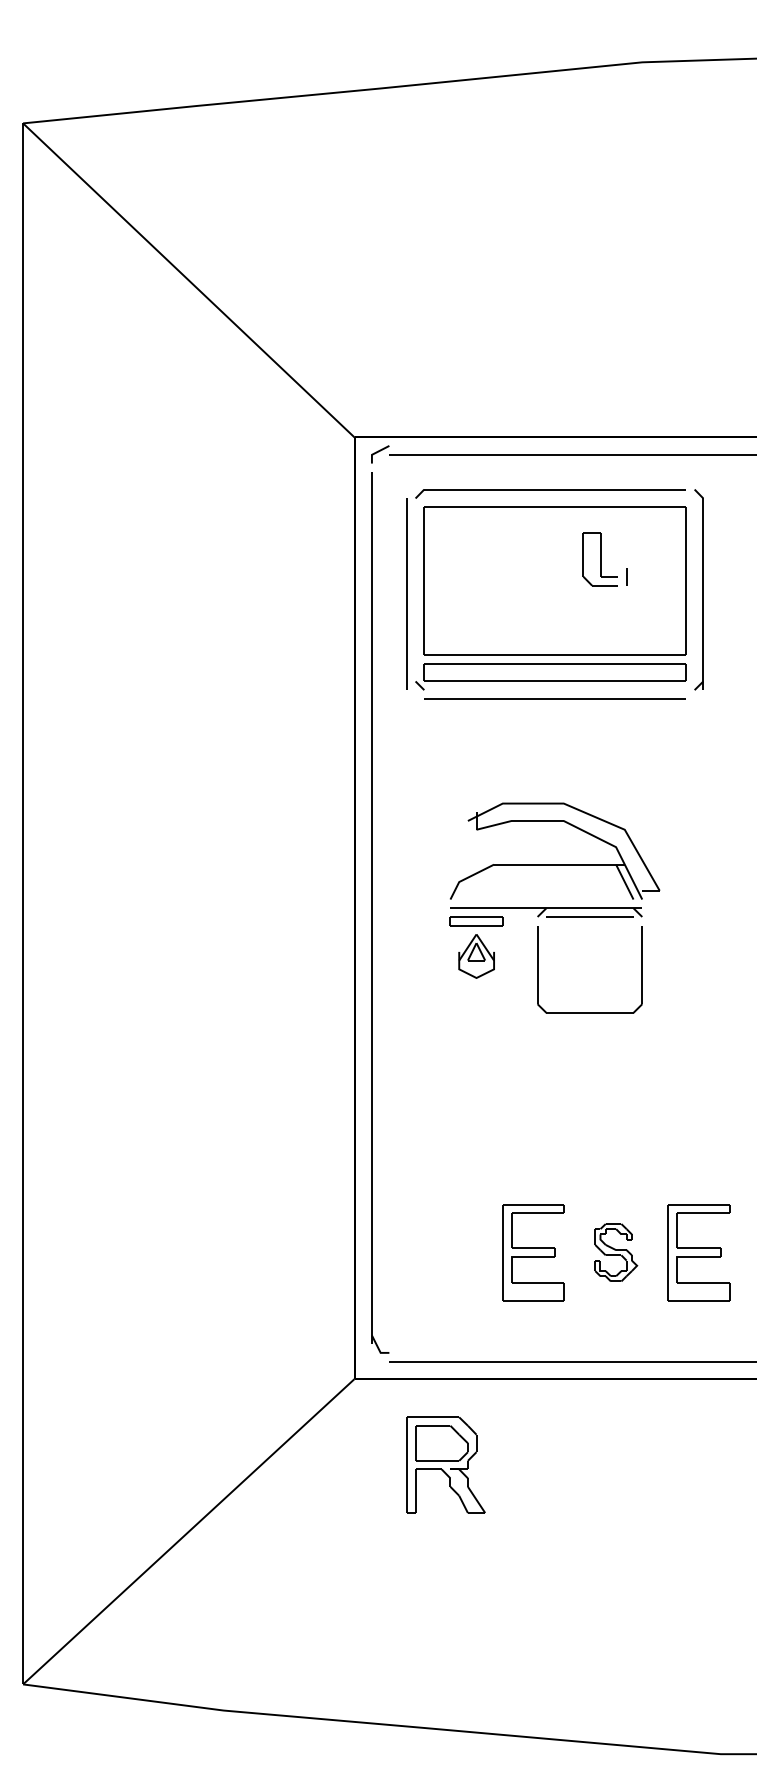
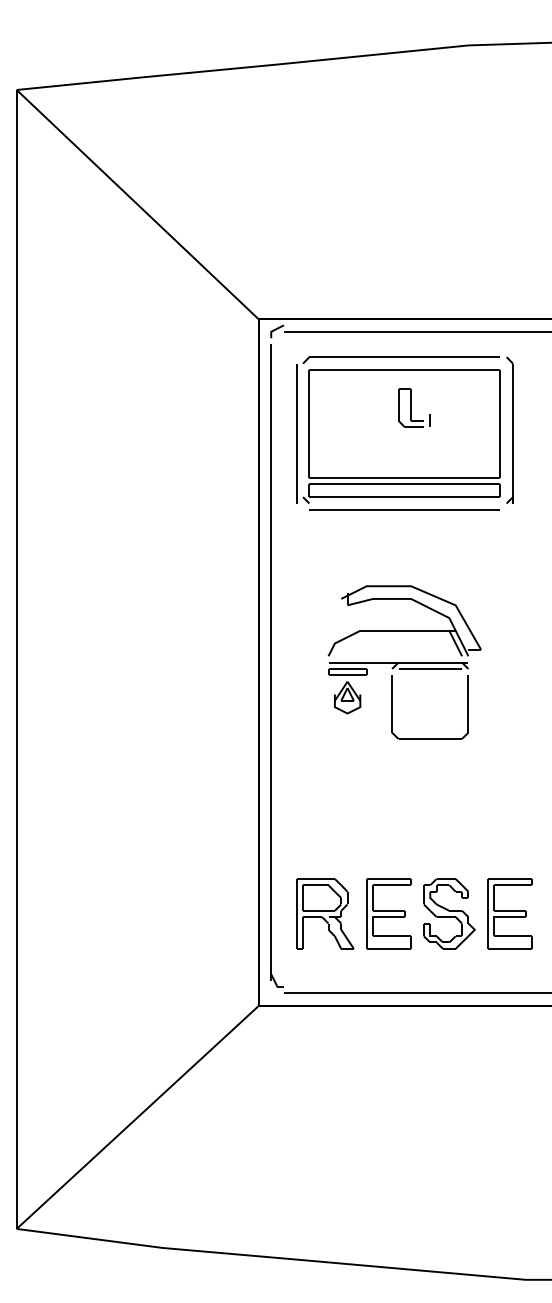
part: (605, 558) -> (414, 407), moved
part: (616, 1252) -> (449, 913), size x1.67
part: (446, 1464) -> (325, 913), moved

